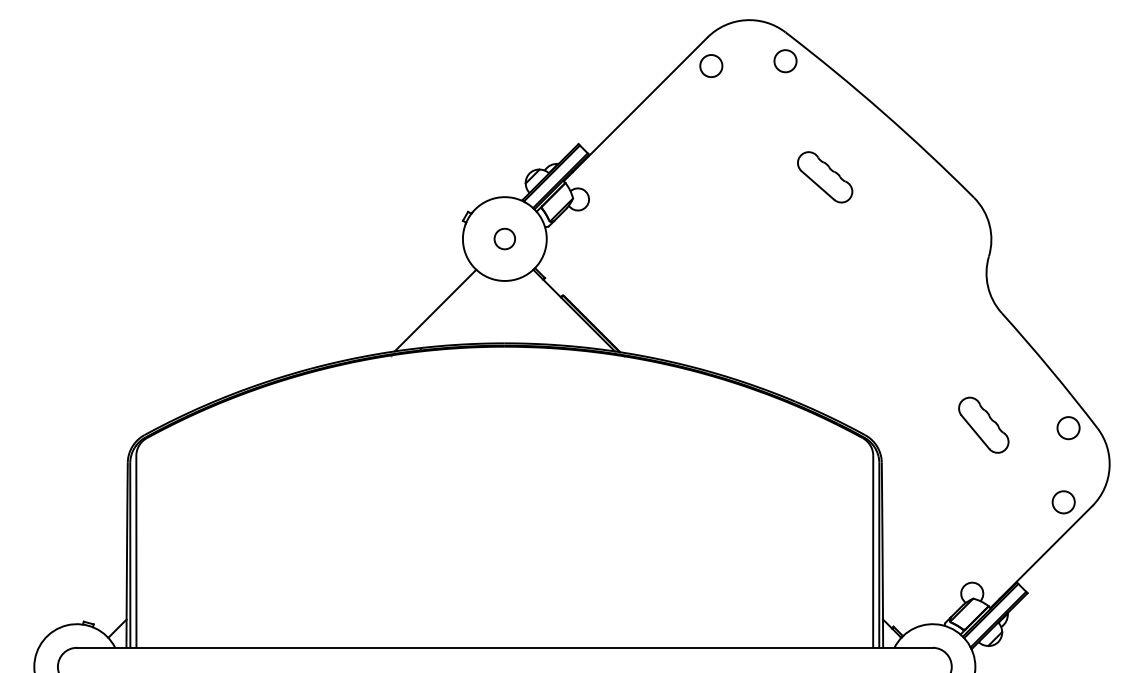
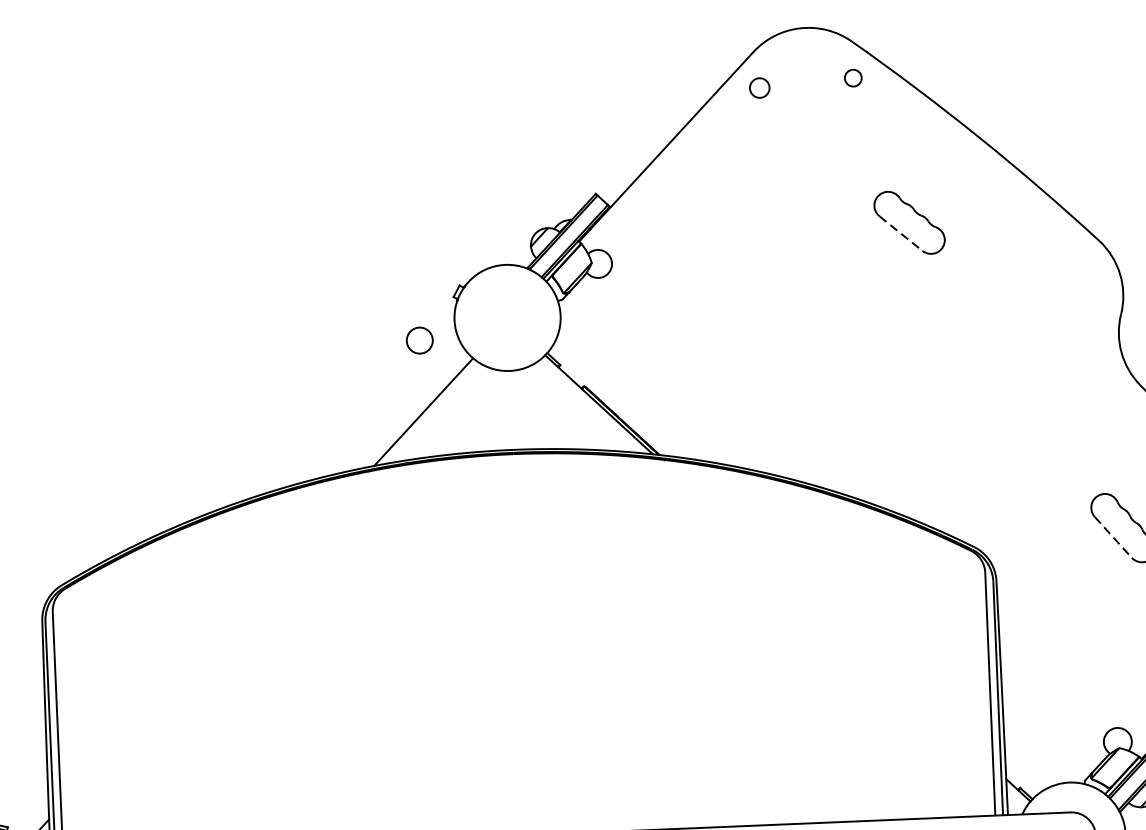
circle: (785, 61) -> (853, 78), size x0.6
circle: (711, 65) -> (759, 87), size x0.7
line: (817, 185) -> (900, 233), solid -> dashed
circle: (504, 238) -> (419, 339), moved
line: (975, 432) -> (1113, 537), solid -> dashed

